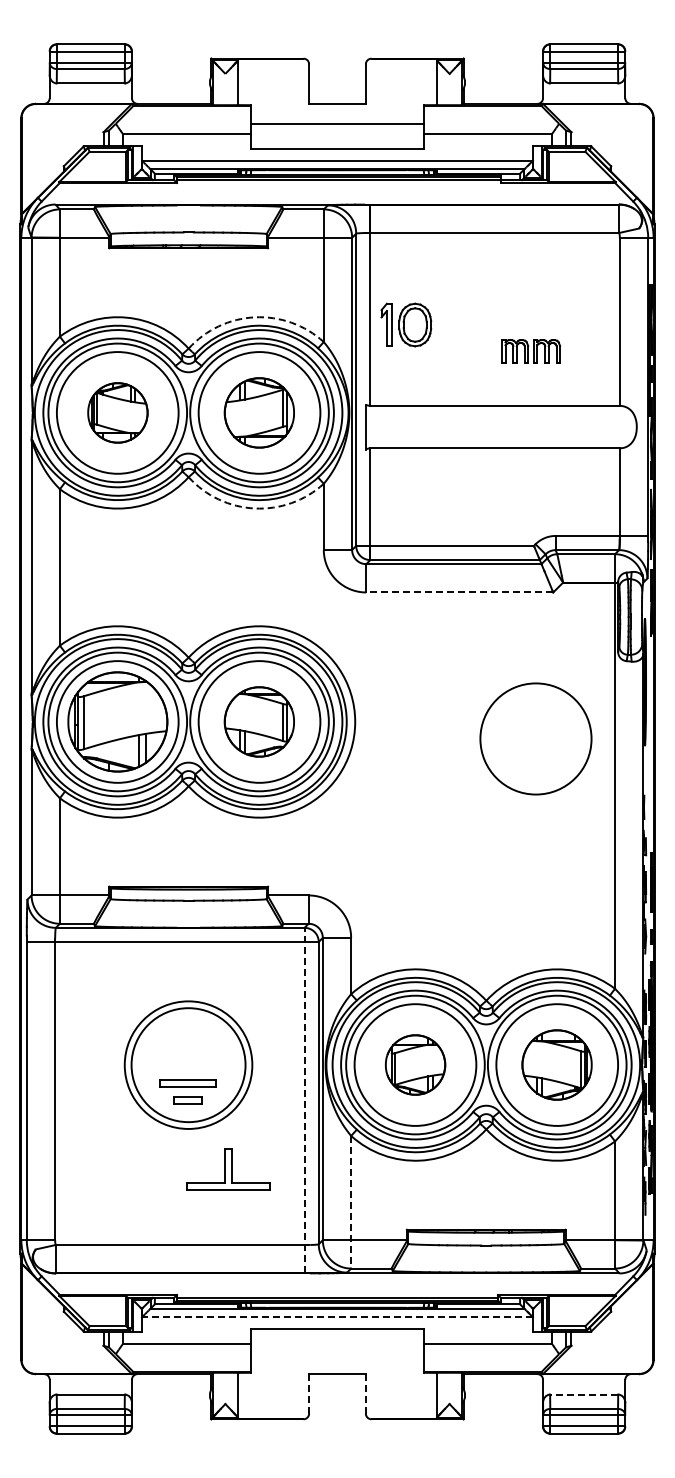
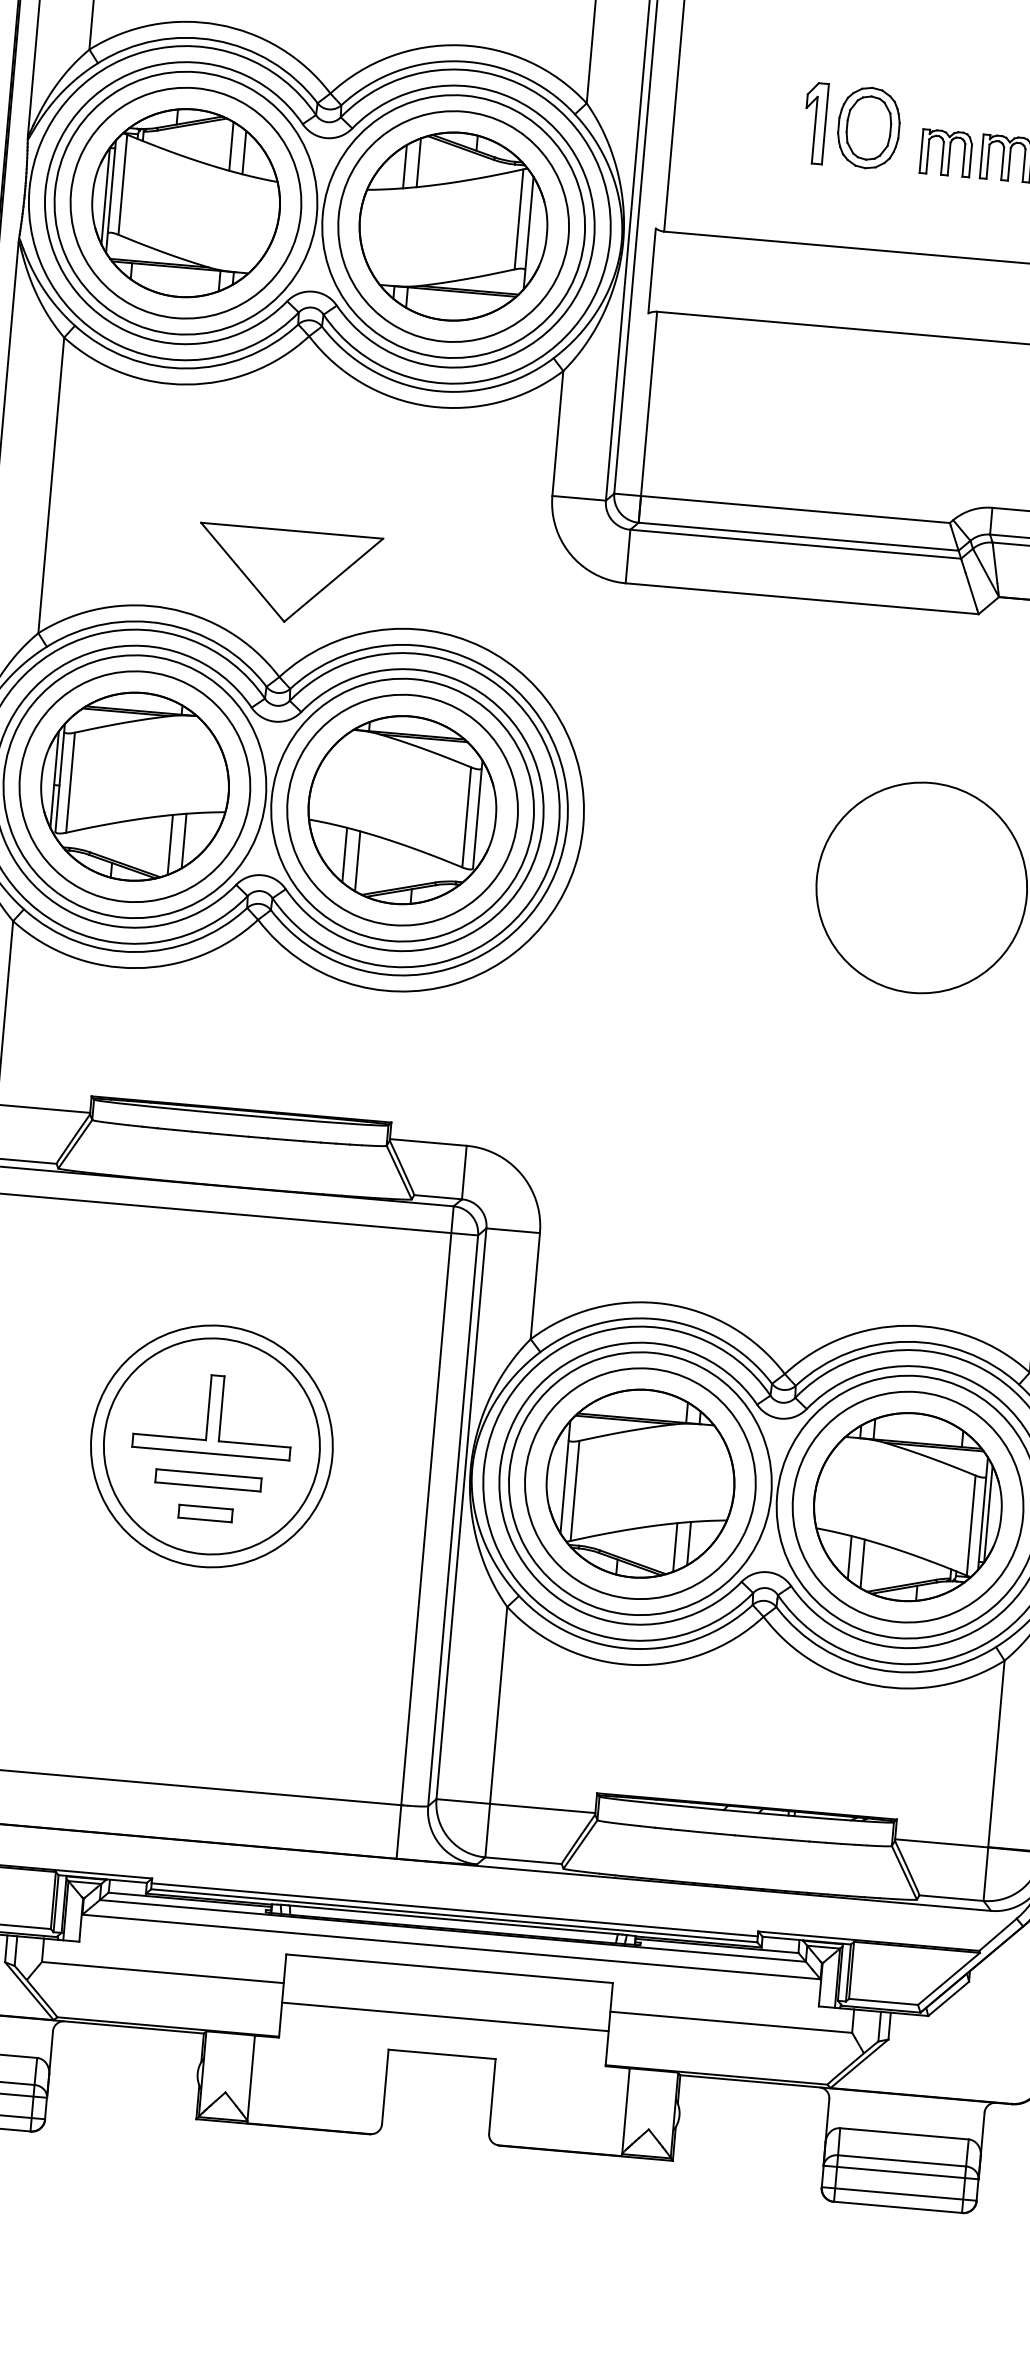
arc: (254, 317) -> (459, 45), dashed -> solid
part: (406, 324) -> (852, 125), moved
part: (117, 412) -> (185, 202), size x1.67
part: (259, 412) -> (453, 225), size x1.43
arc: (254, 508) -> (428, 406), dashed -> solid
line: (459, 592) -> (801, 598), dashed -> solid
part: (188, 604) -> (287, 576), added
part: (259, 721) -> (402, 809), size x1.43
part: (415, 1064) -> (640, 1482), size x1.67
part: (556, 1064) -> (906, 1505), size x1.43
line: (304, 1100) -> (424, 1532), dashed -> solid
part: (228, 1169) -> (214, 1414), moved
line: (351, 1202) -> (496, 1732), dashed -> solid
line: (336, 1317) -> (449, 1947), dashed -> solid
line: (337, 1354) -> (445, 2017), added
line: (309, 1393) -> (386, 2086), dashed -> solid
line: (365, 1393) -> (491, 2095), dashed -> solid
line: (583, 1394) -> (903, 2133), dashed -> solid

